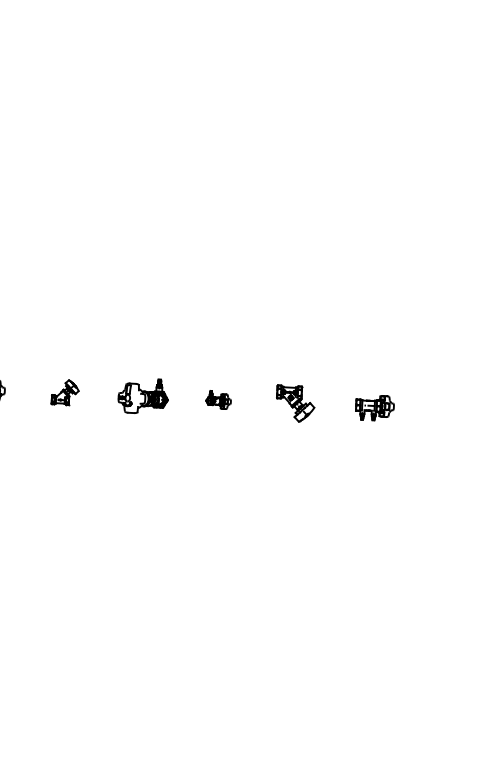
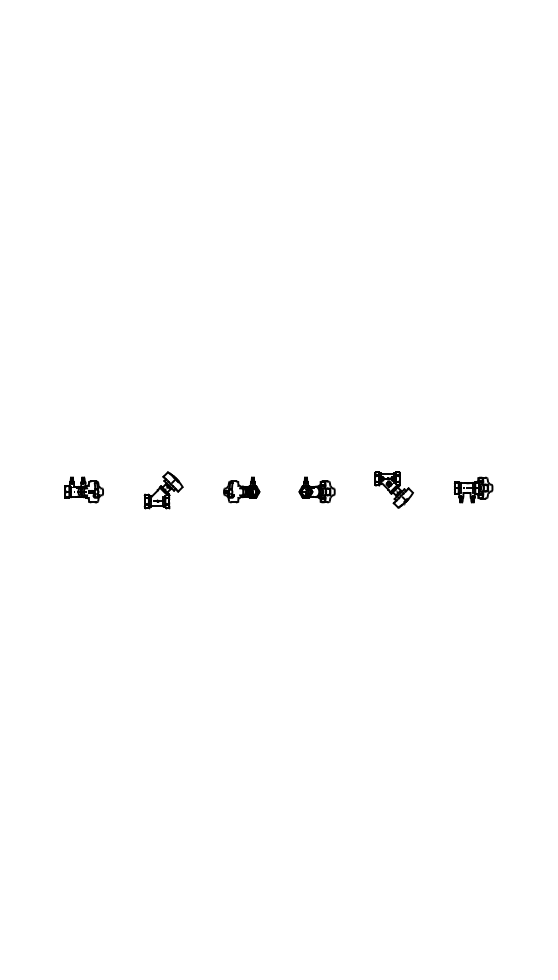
part: (65, 392) -> (163, 490), size x1.43
part: (143, 395) -> (241, 489), size x0.71
part: (218, 399) -> (316, 489), size x1.43

